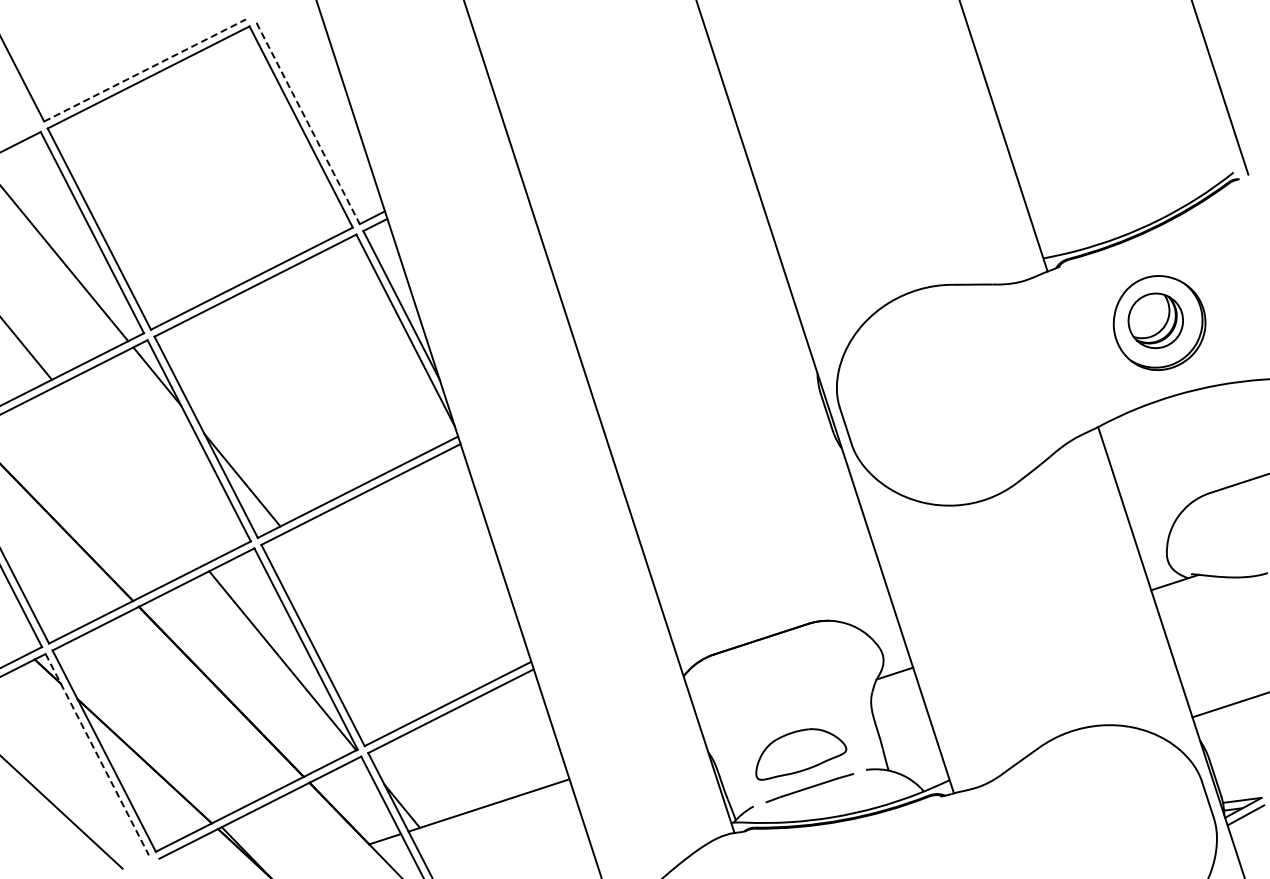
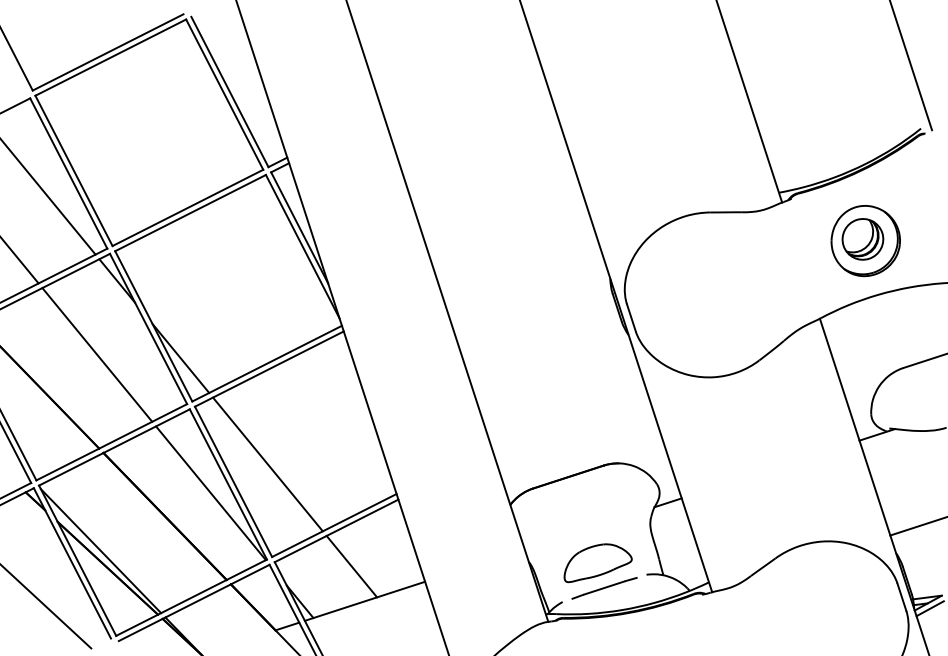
line: (145, 70) -> (108, 52), dashed -> solid
line: (308, 123) -> (230, 92), dashed -> solid
line: (130, 475) -> (97, 354), added
line: (358, 621) -> (267, 463), added
line: (135, 738) -> (100, 551), added
line: (97, 755) -> (72, 563), dashed -> solid
line: (471, 758) -> (351, 566), added

